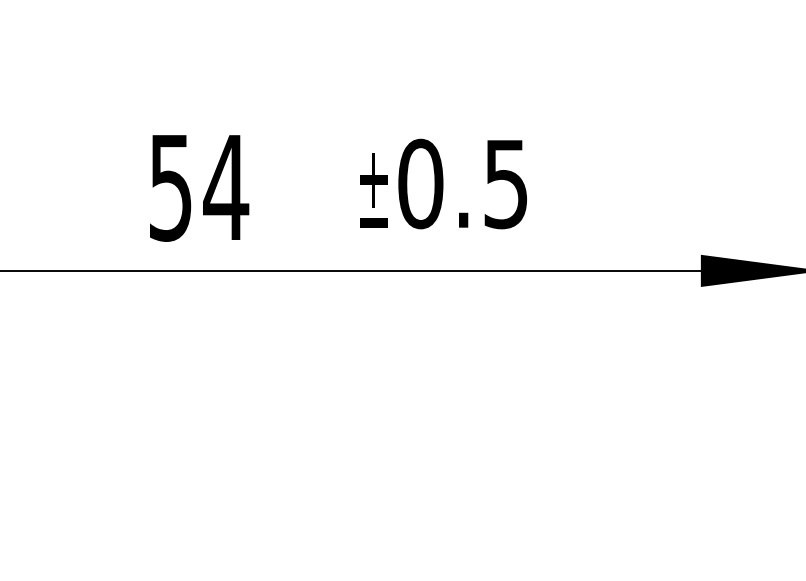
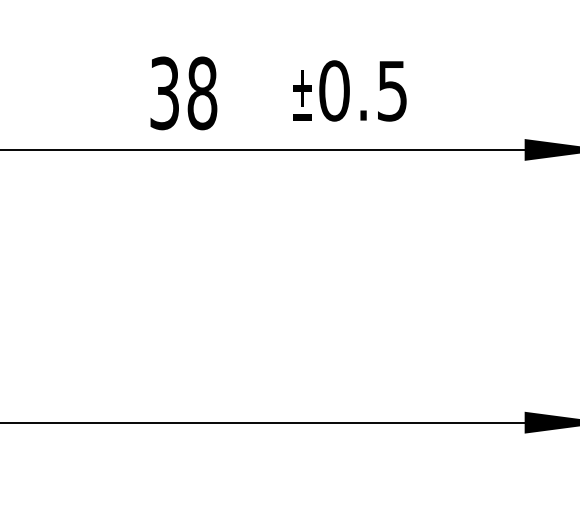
text: (198, 187) -> (183, 93), 54 -> 38

